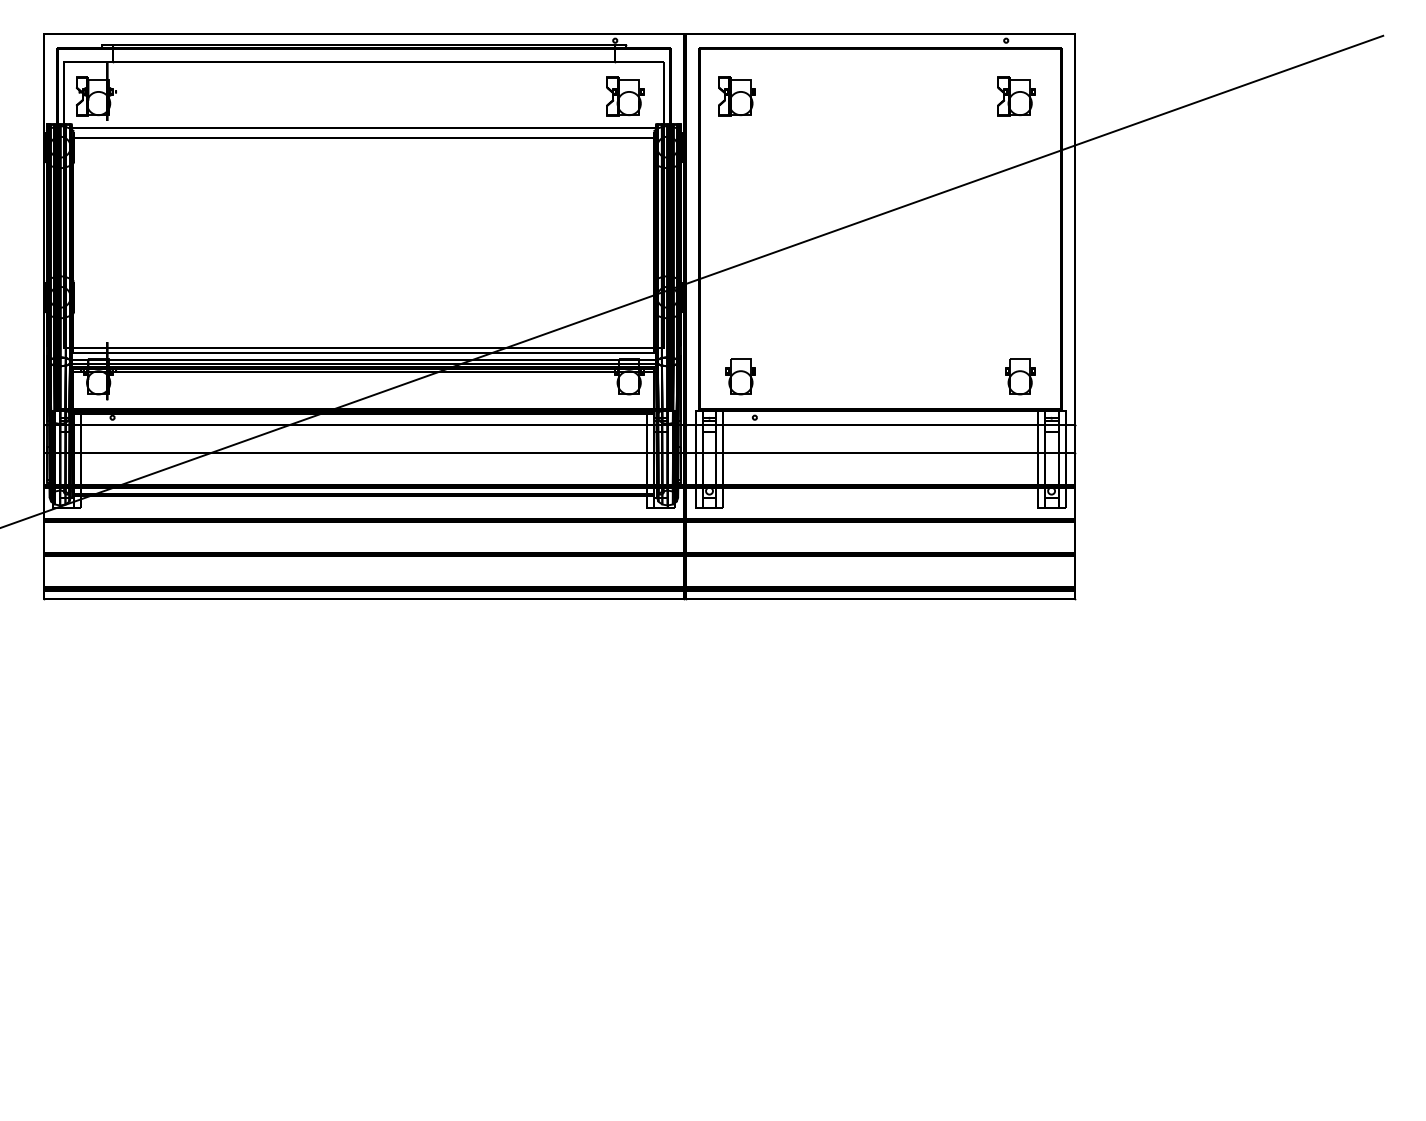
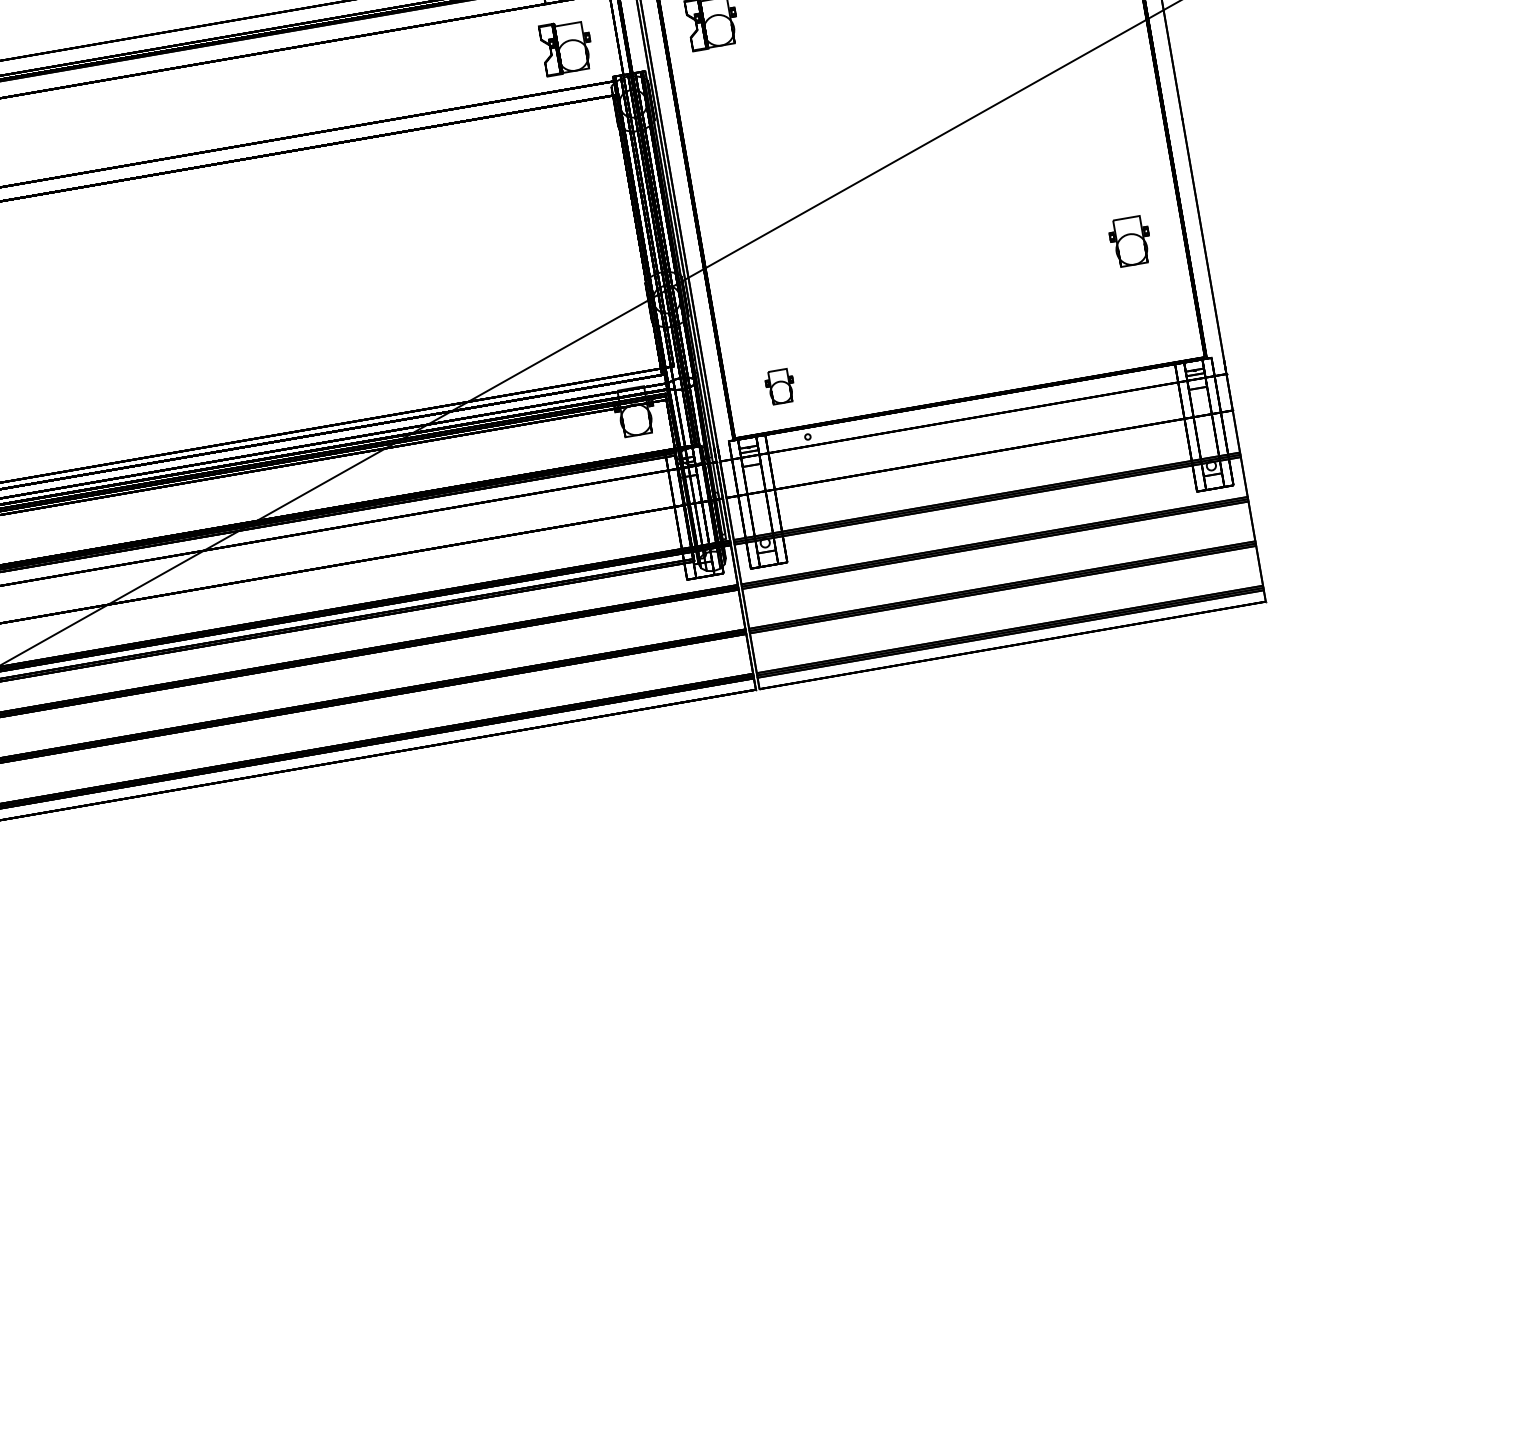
part: (740, 376) -> (779, 386), size x0.7
part: (1020, 376) -> (1130, 241), moved

